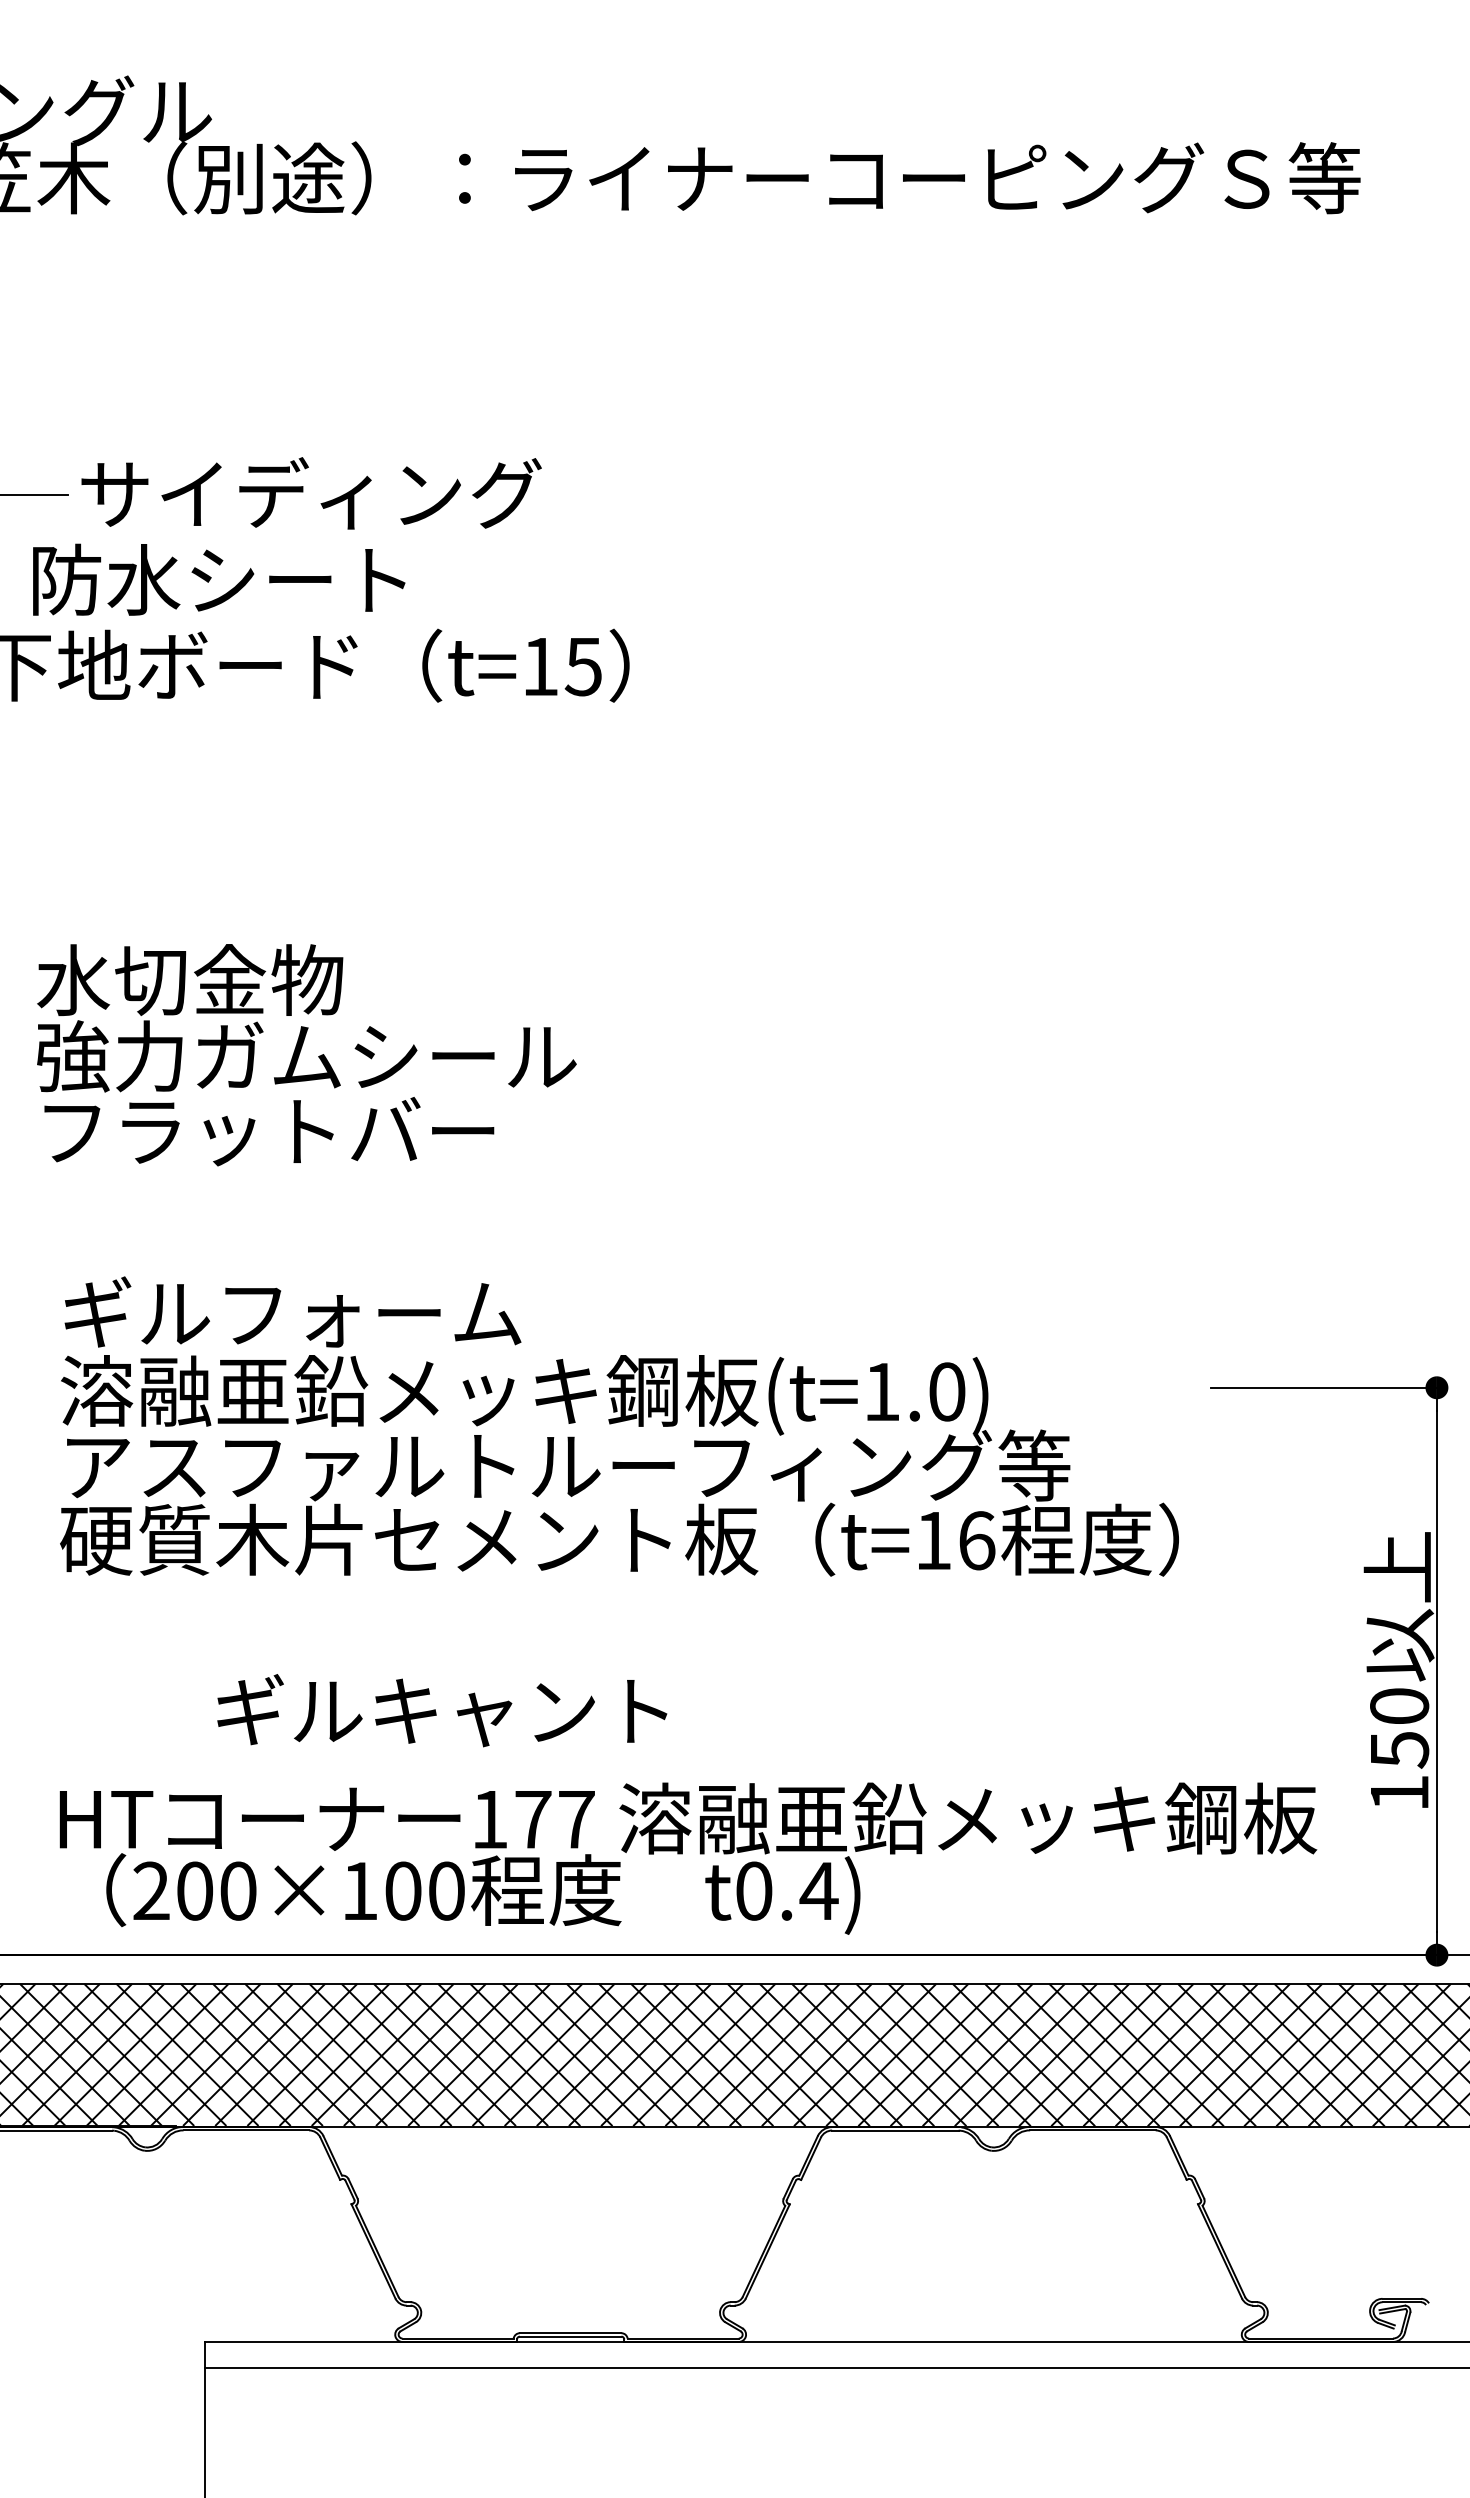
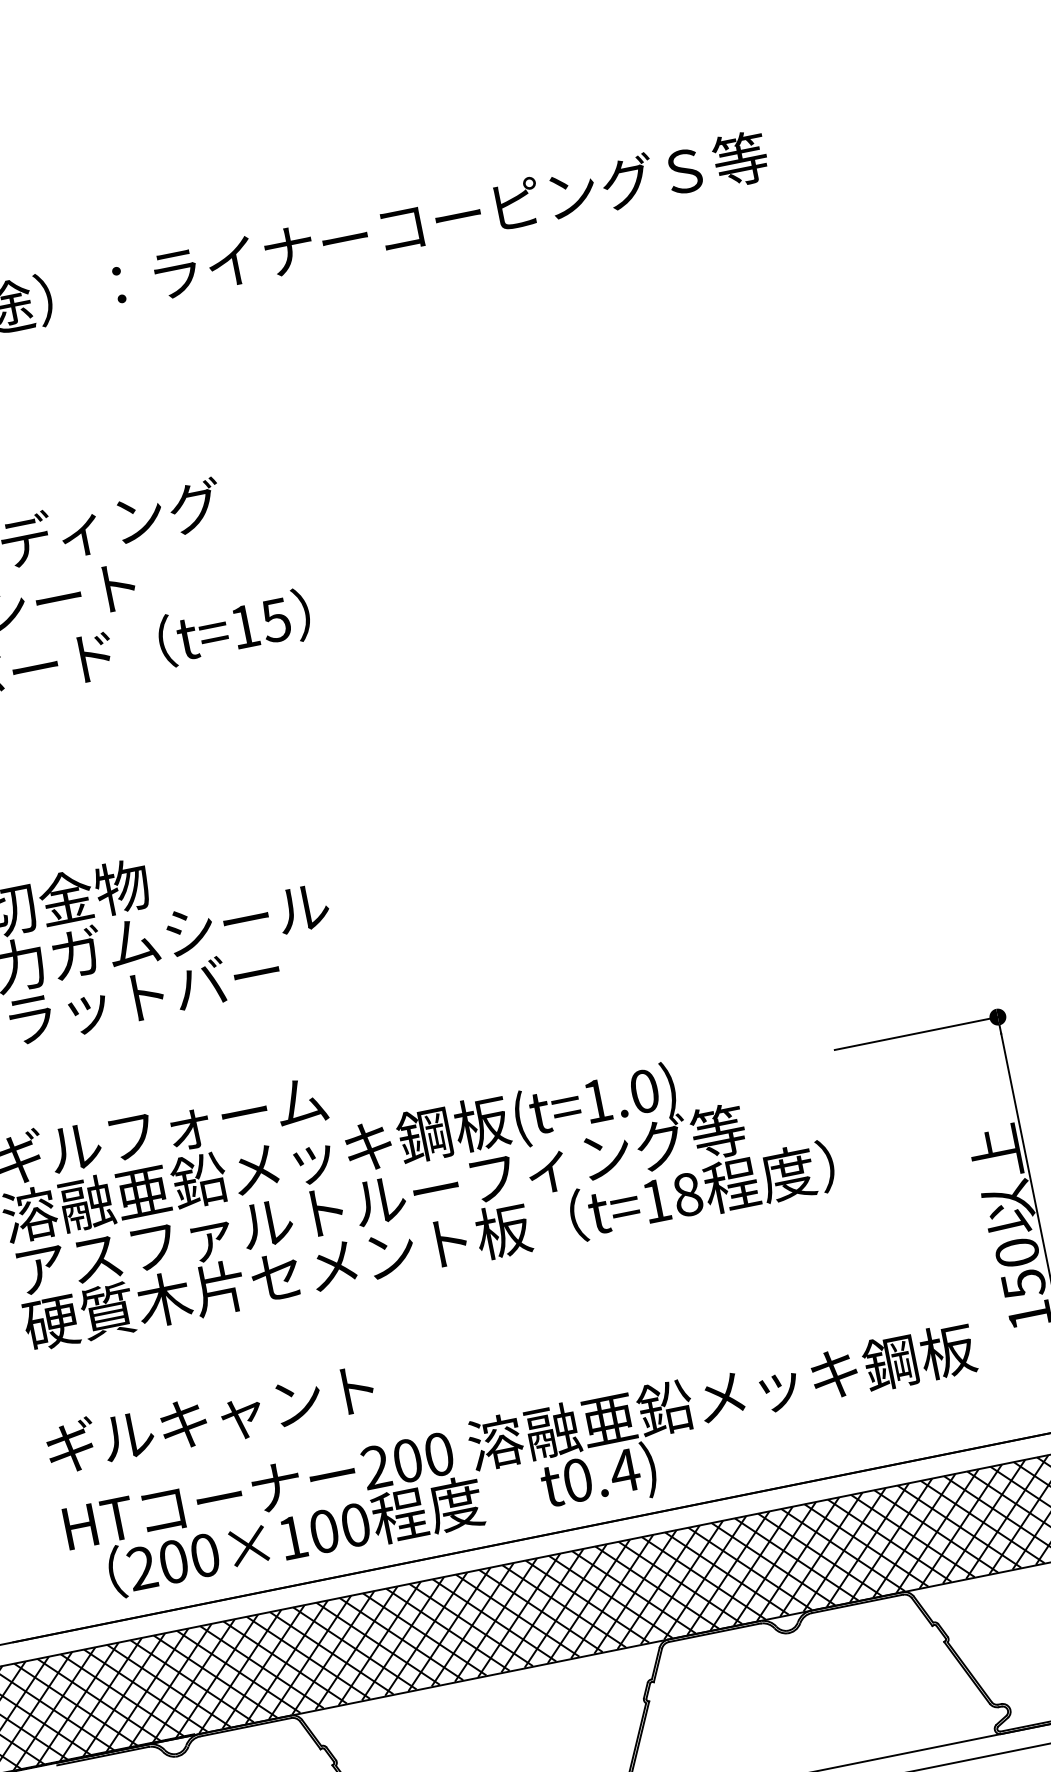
text: (977, 1540) -> (688, 1194), t=16 -> t=18
text: (442, 1710) -> (210, 1418), moved
text: (532, 1819) -> (407, 1460), 177 -> 200

